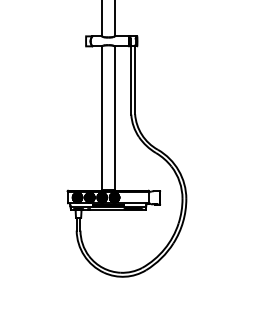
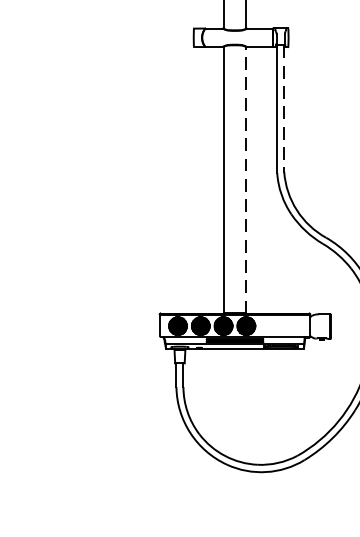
line: (135, 80) -> (284, 110), solid -> dashed
line: (114, 118) -> (246, 180), solid -> dashed

